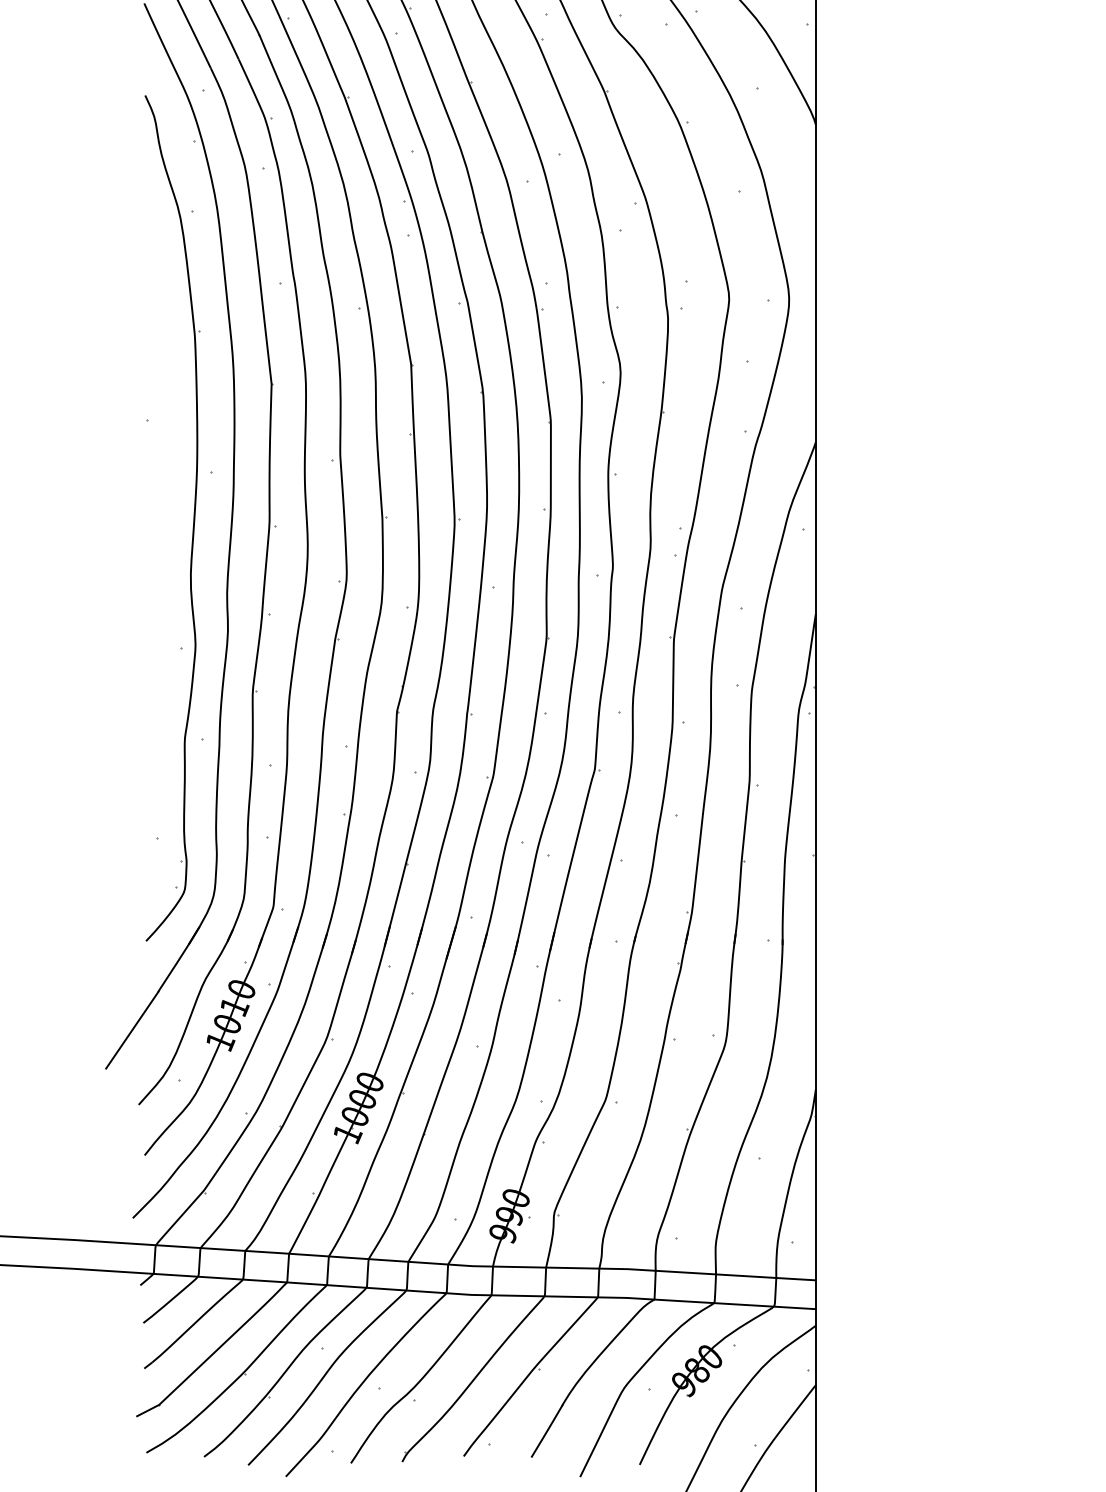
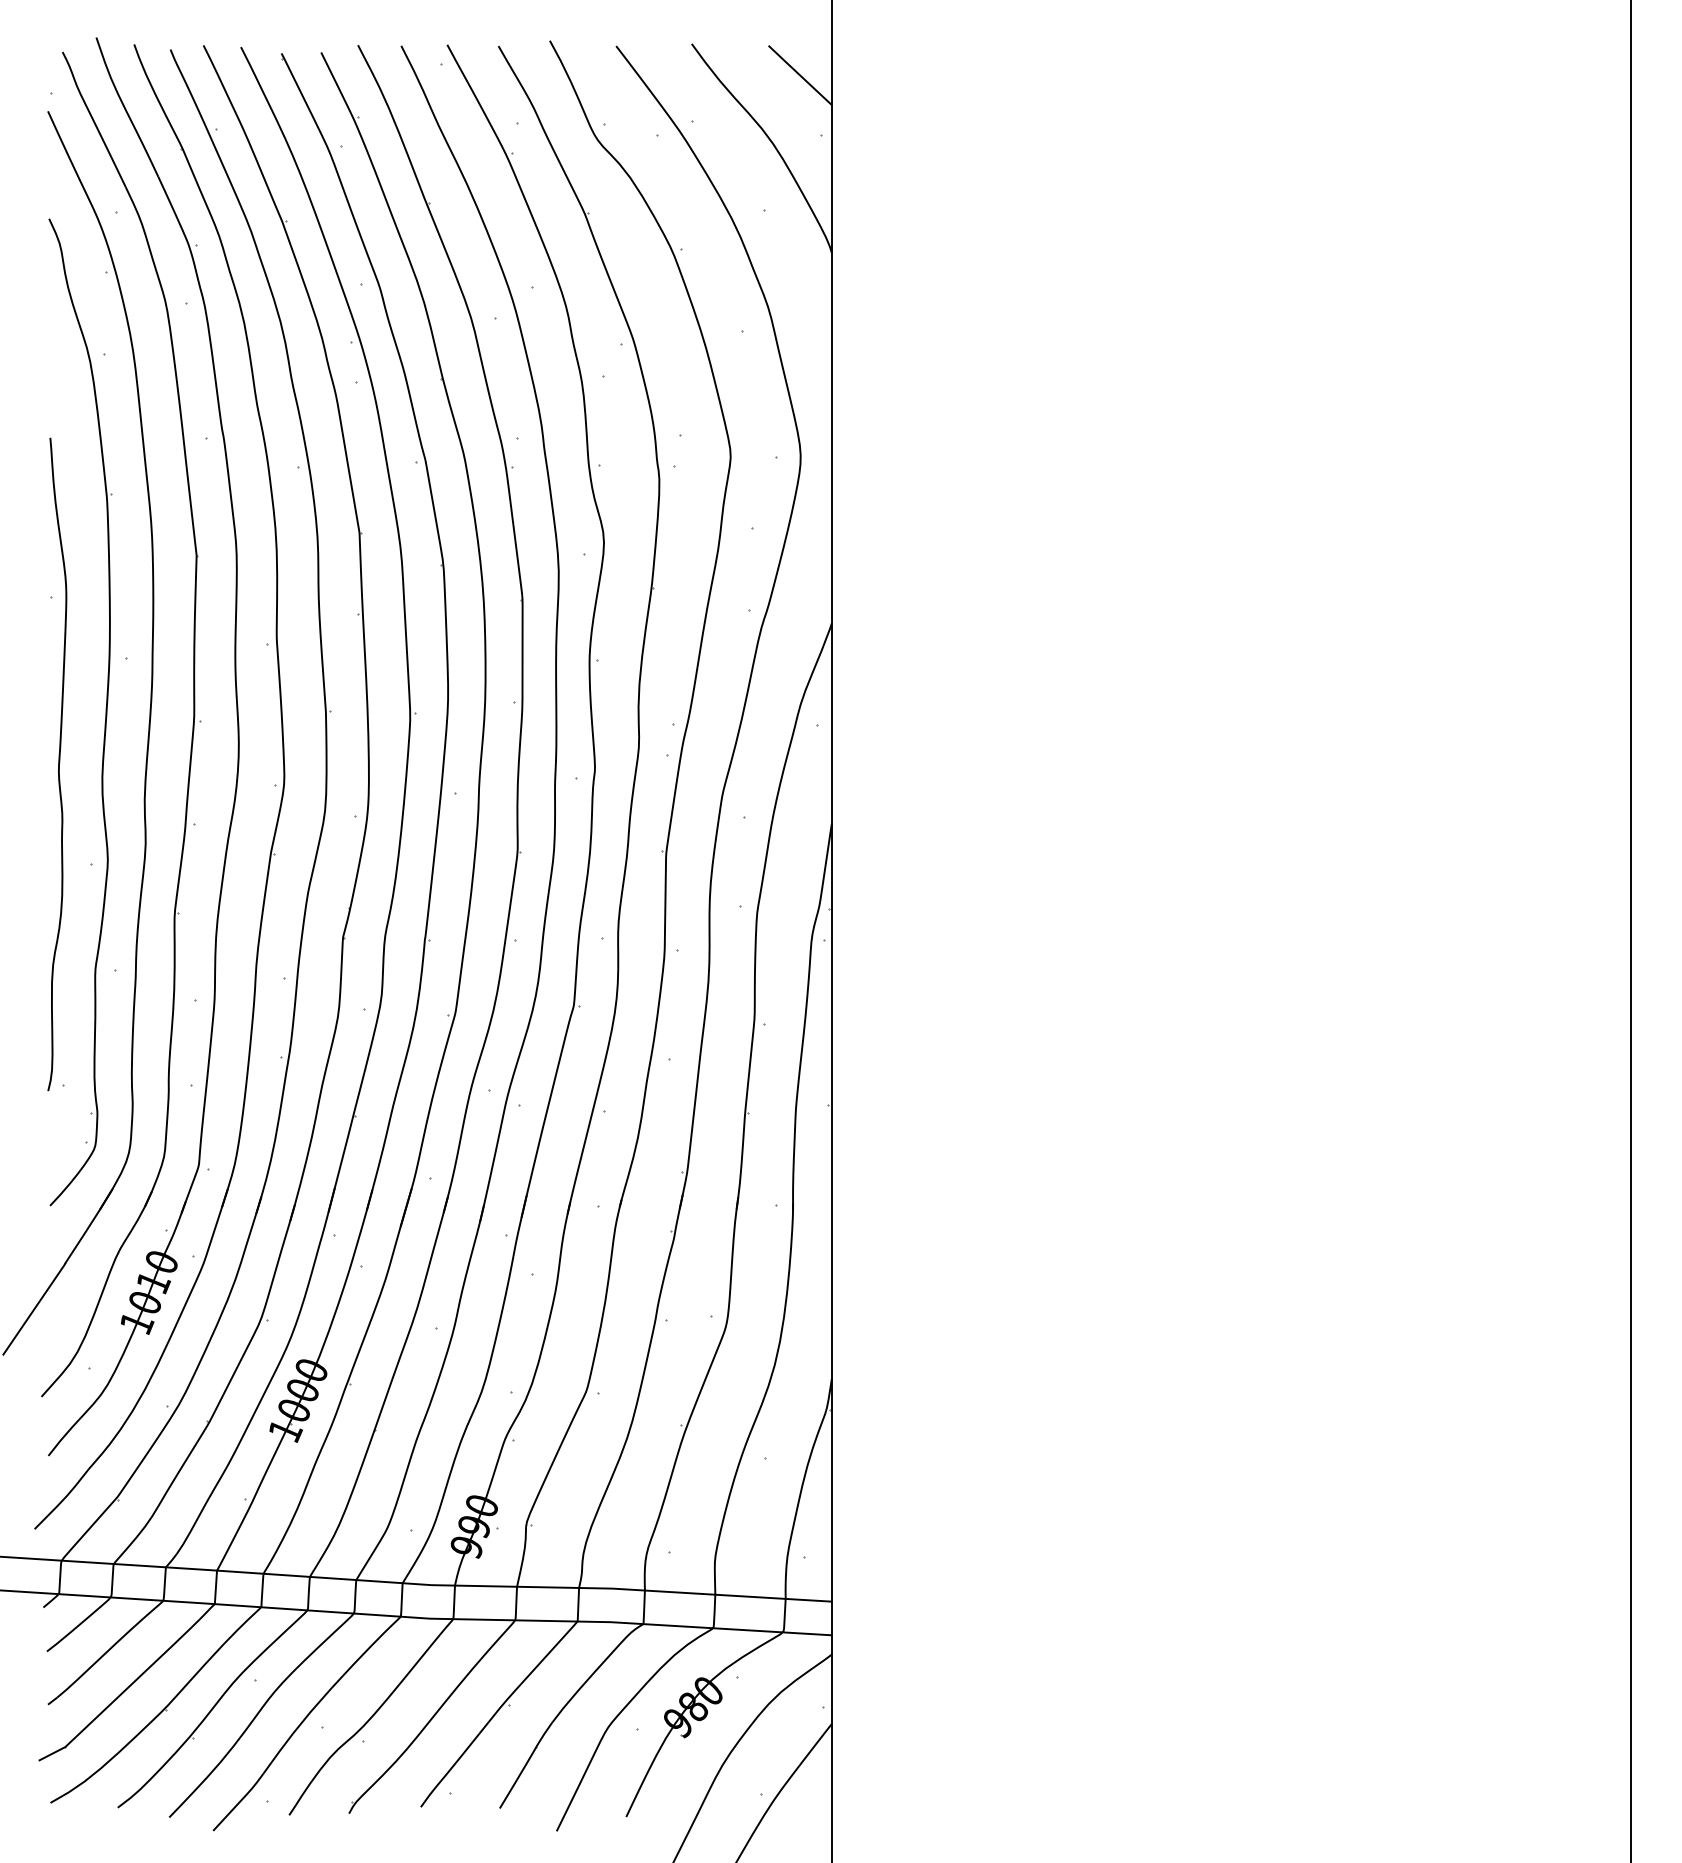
curve: (153, 563) -> (58, 764), added

